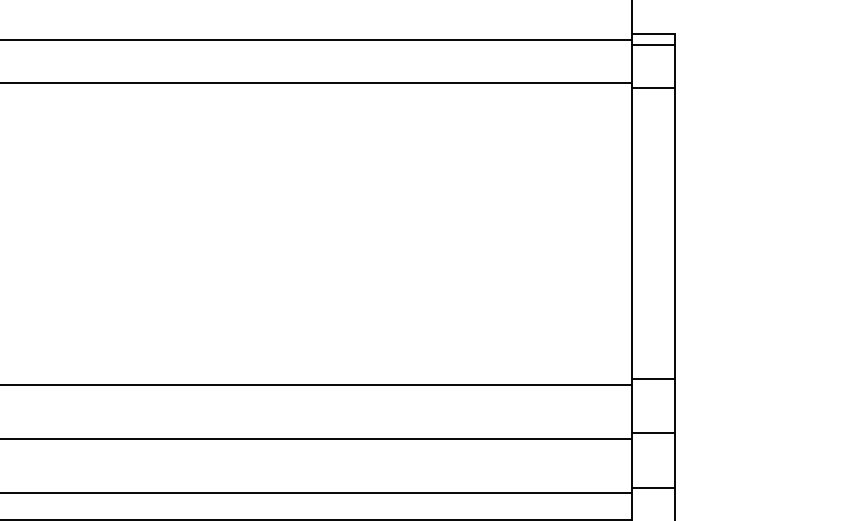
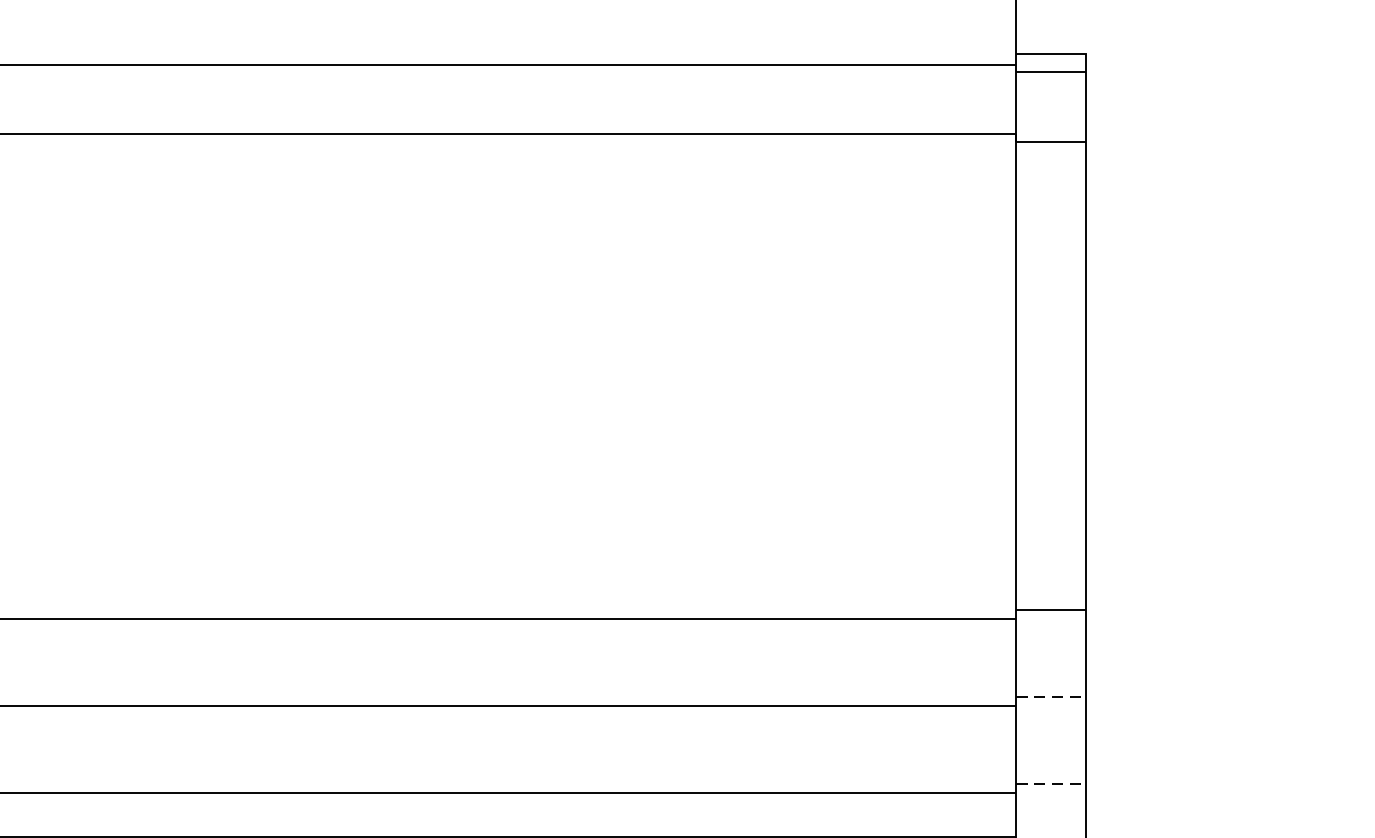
line: (653, 433) -> (1050, 697), solid -> dashed
line: (653, 487) -> (1050, 783), solid -> dashed

